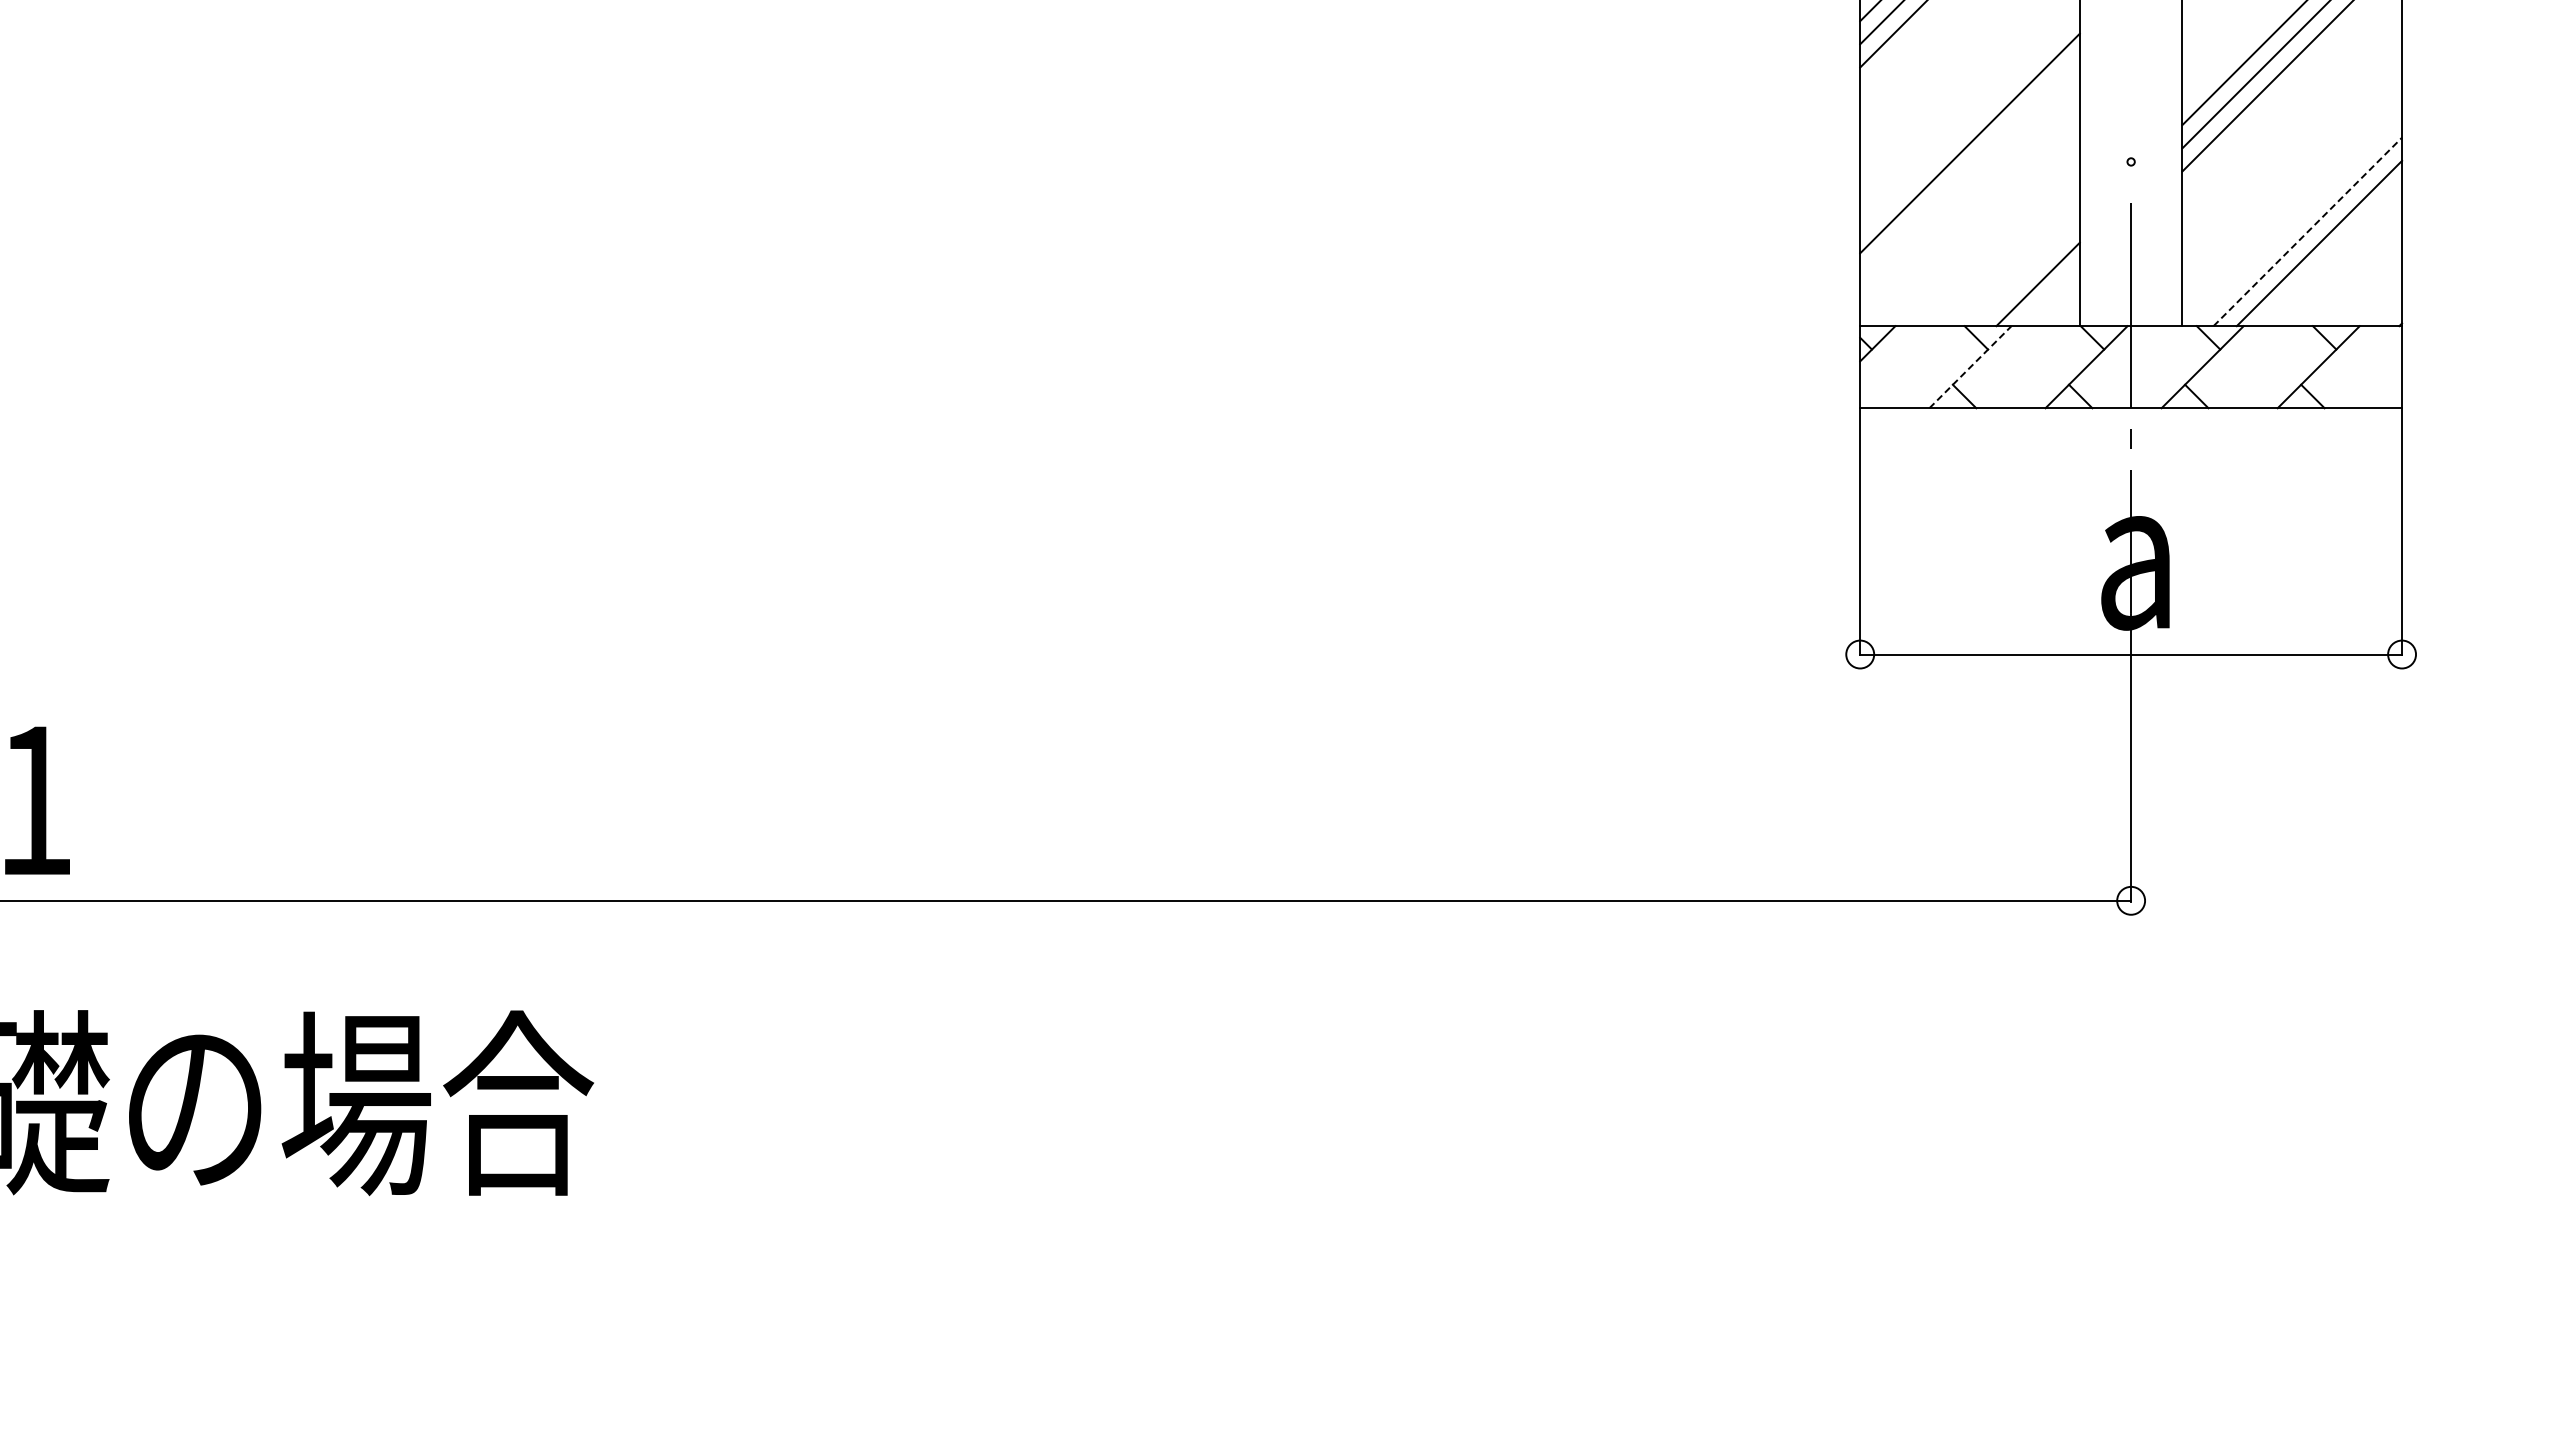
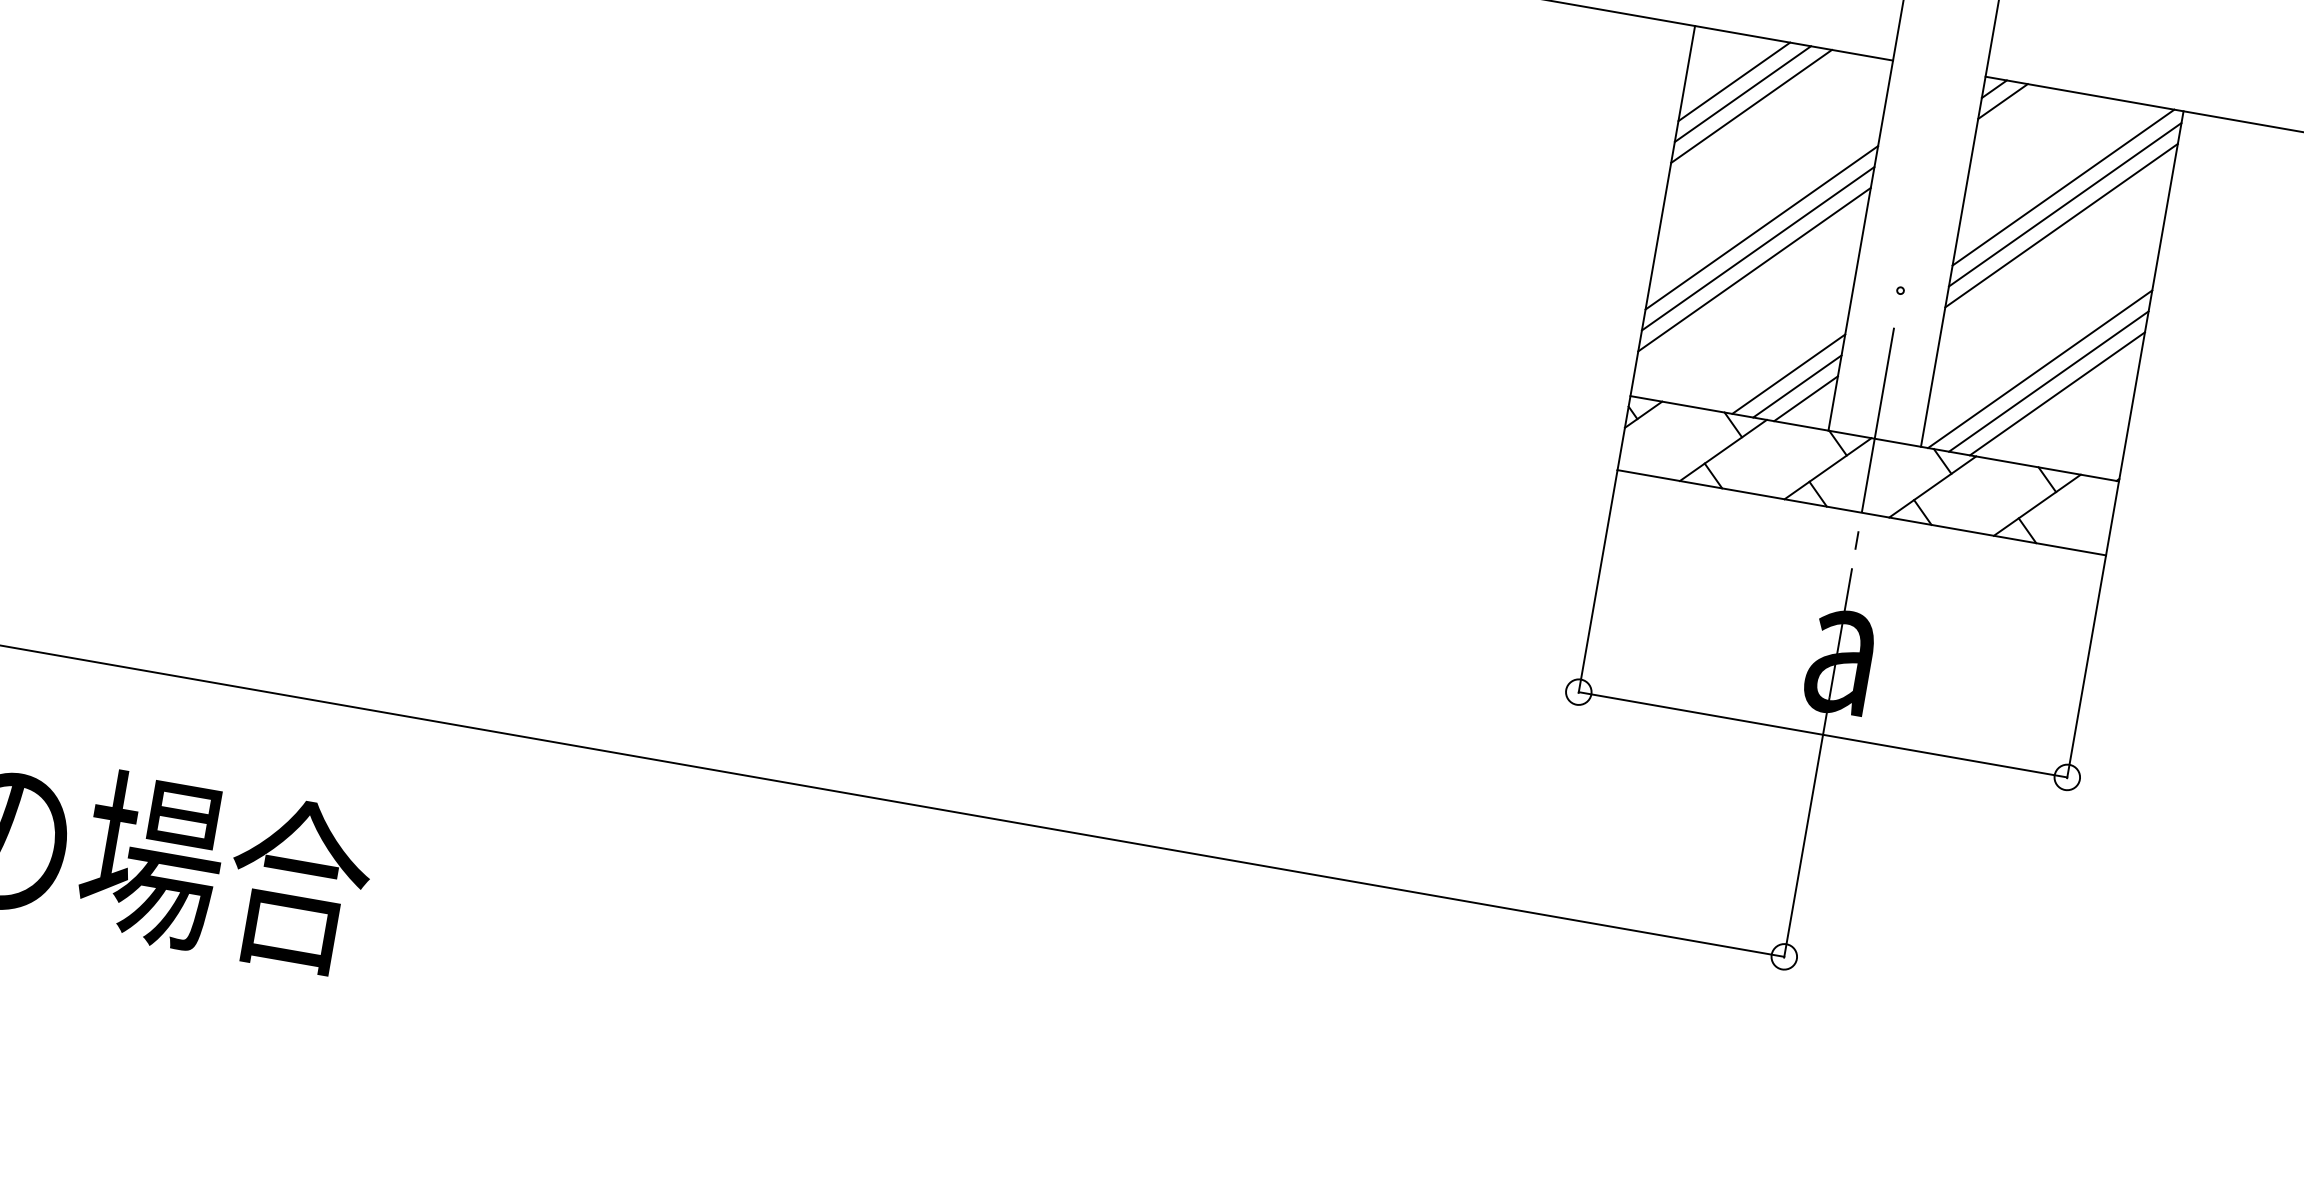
line: (1969, 120) -> (1761, 227), added
line: (1969, 166) -> (1754, 269), added
line: (2296, 220) -> (2040, 369), added
line: (2308, 231) -> (2049, 381), dashed -> solid
line: (2026, 272) -> (1788, 373), added
line: (2049, 295) -> (1805, 398), added
line: (1970, 366) -> (1723, 449), dashed -> solid

